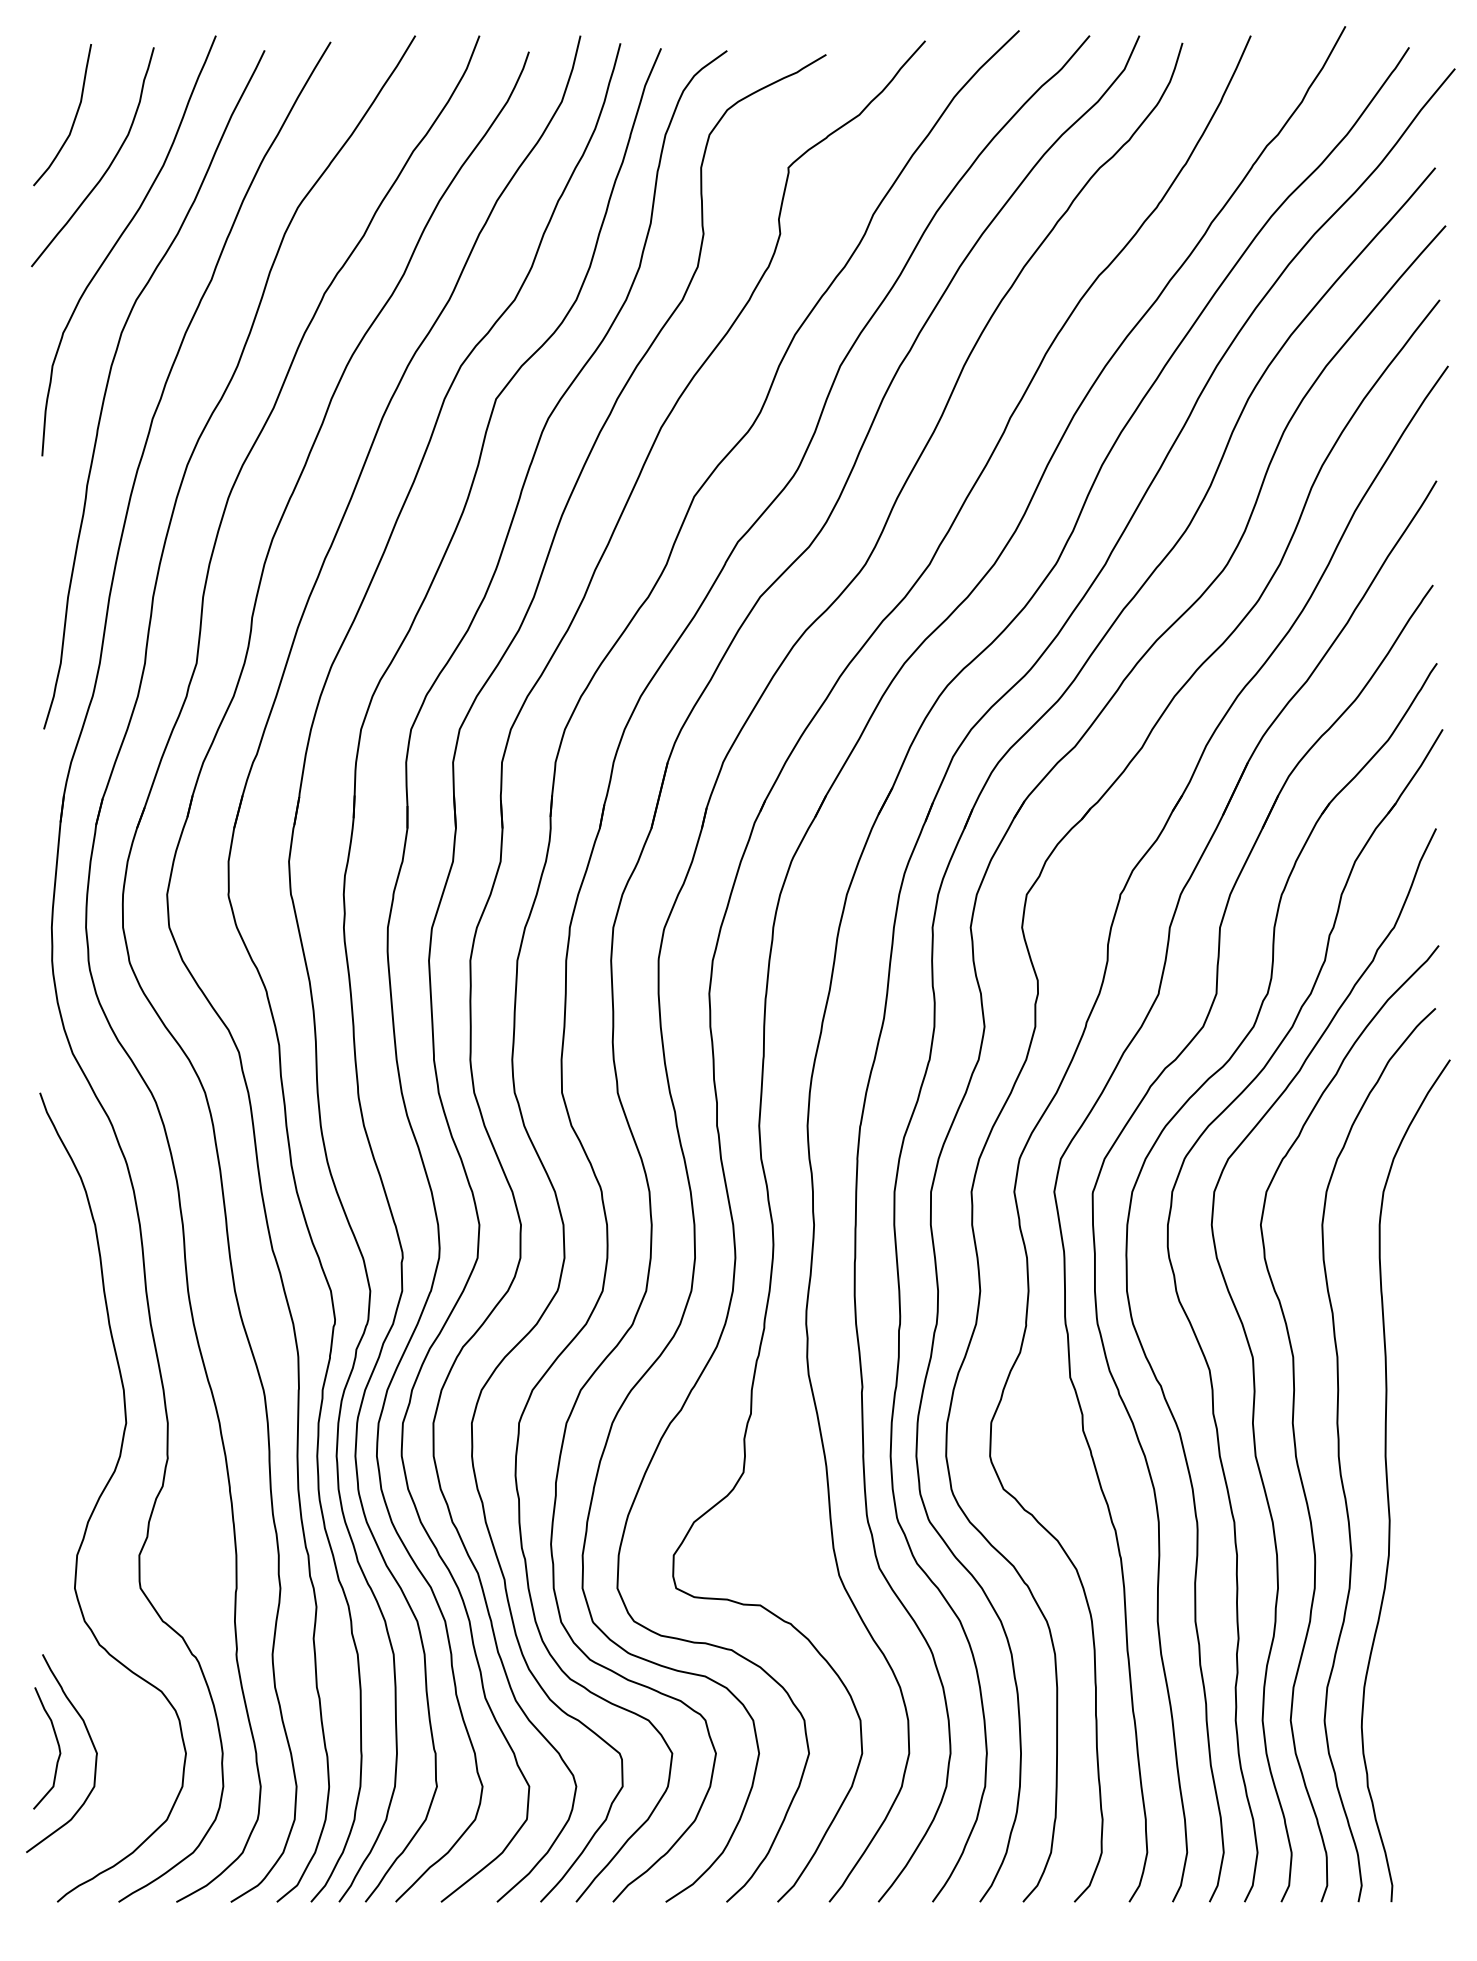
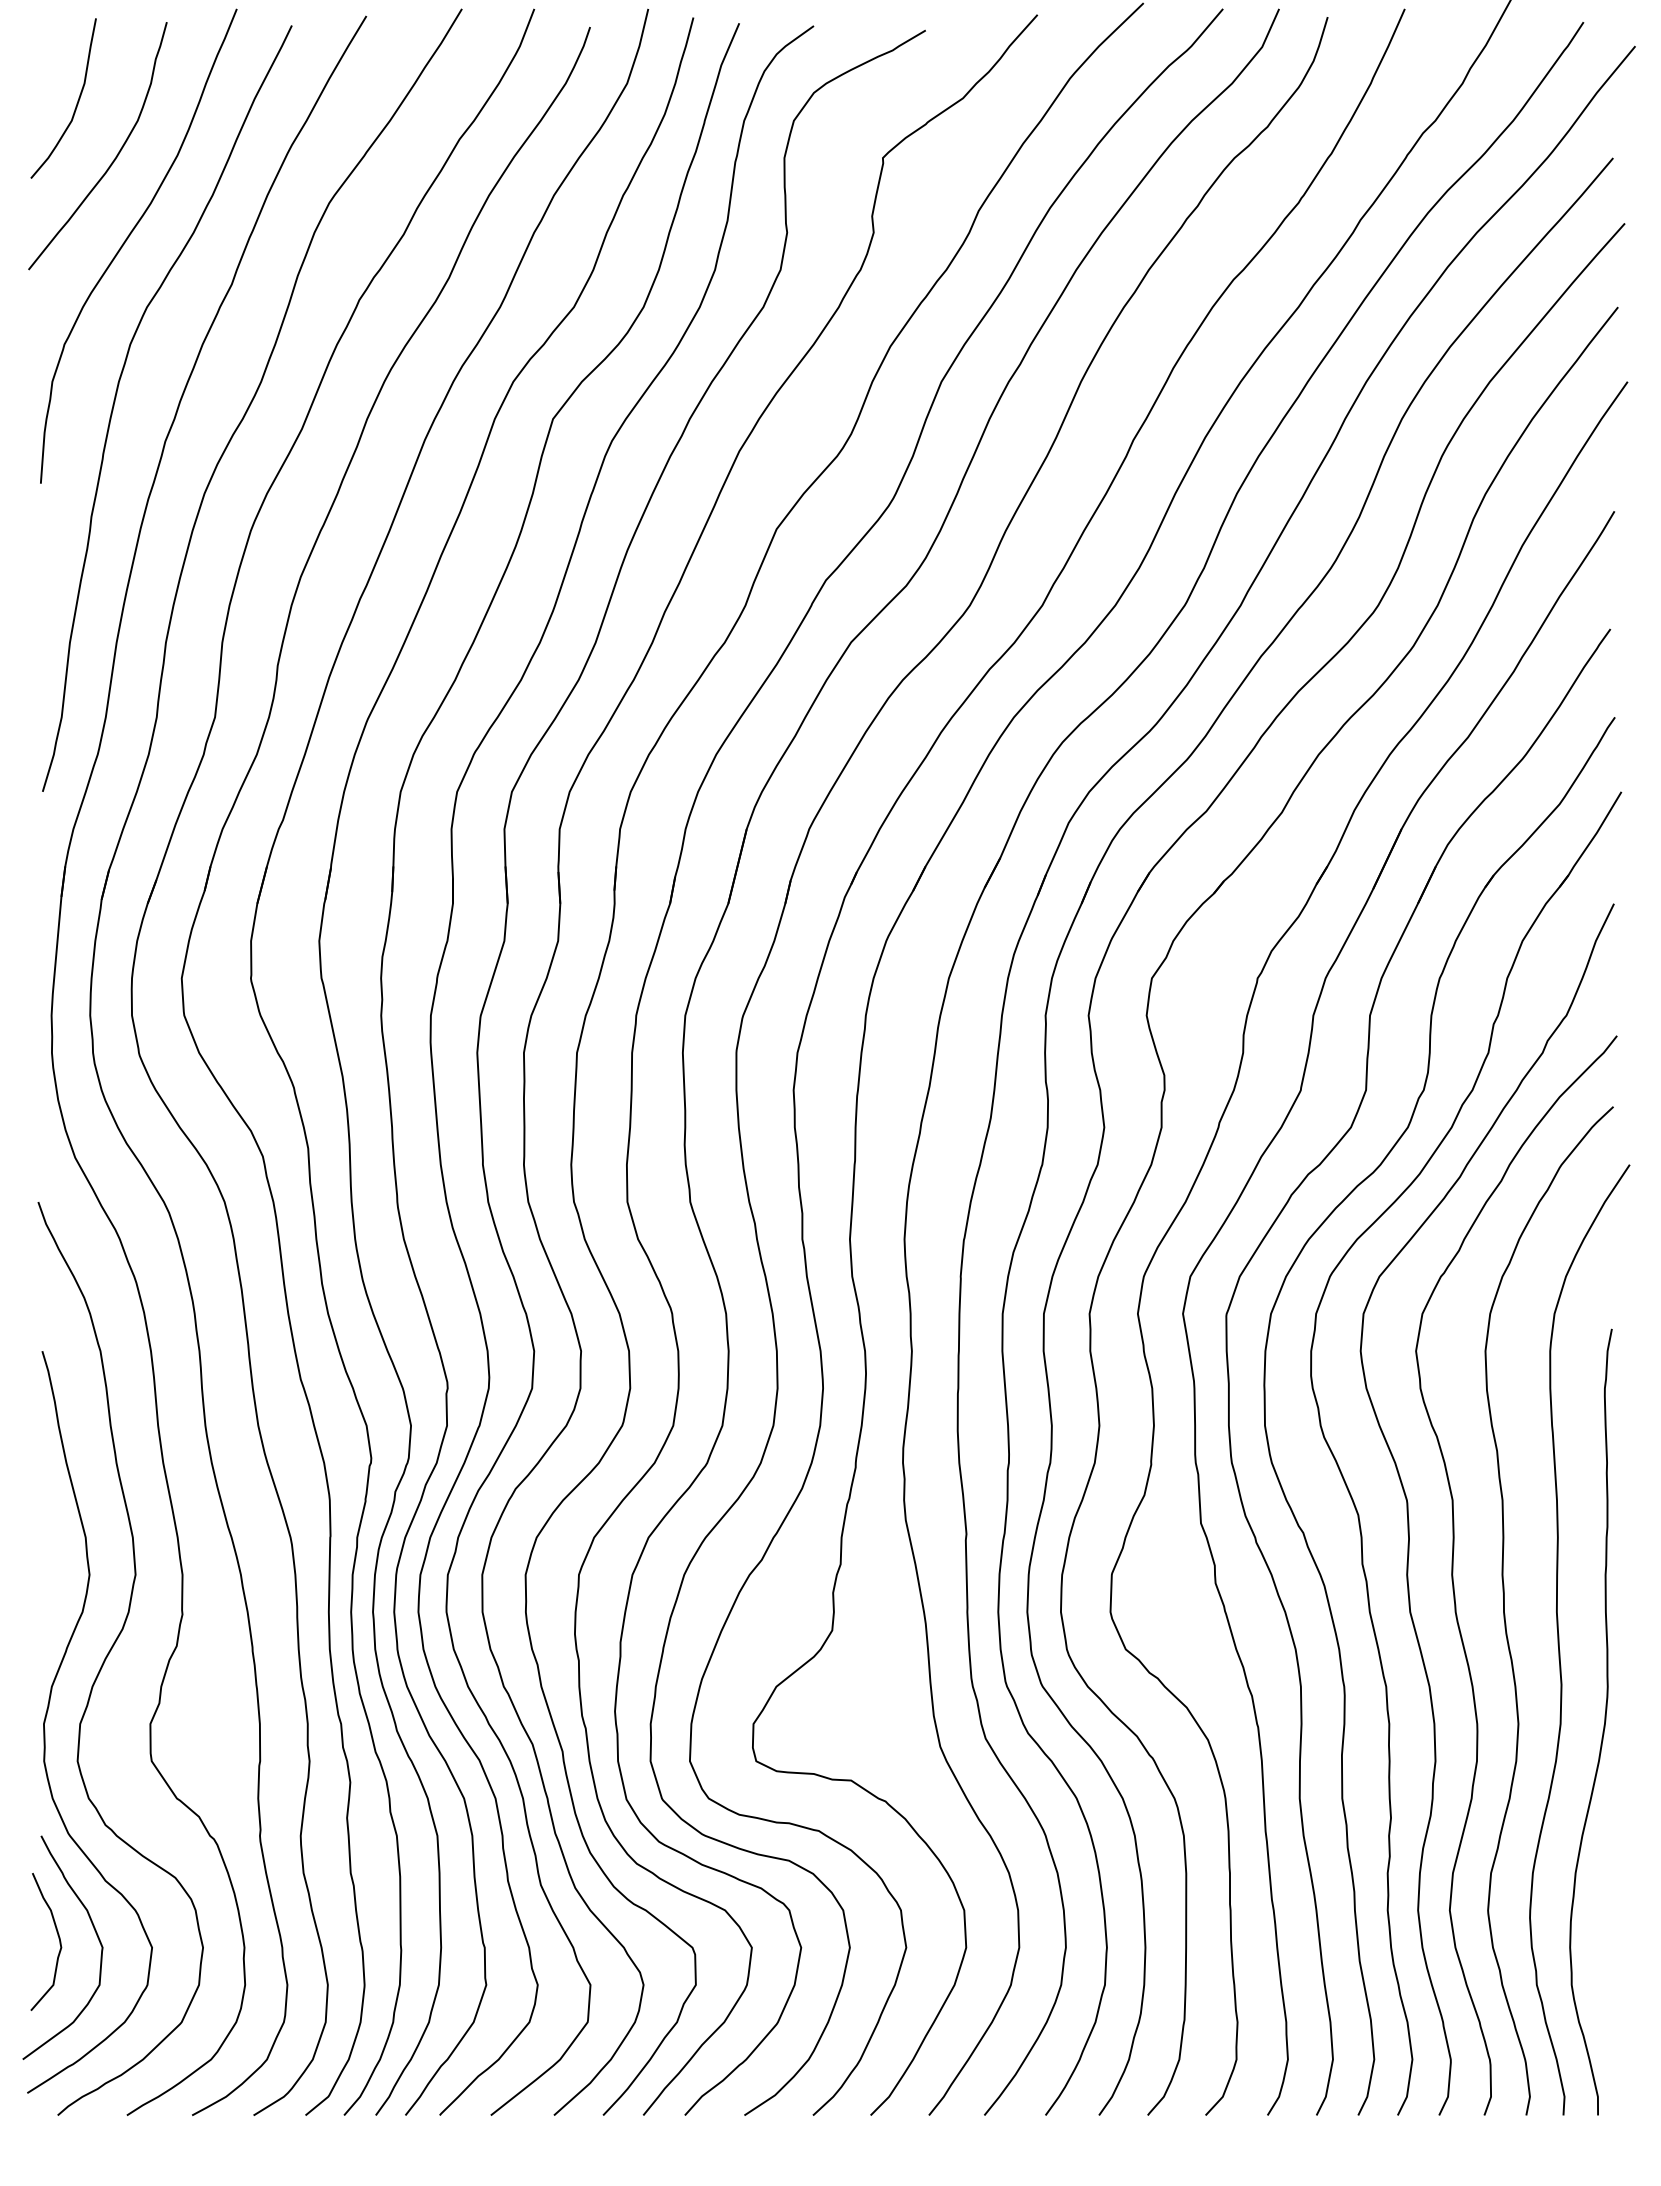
curve: (49, 1542) -> (48, 1709), added
curve: (1426, 1557) -> (1603, 1726), added

